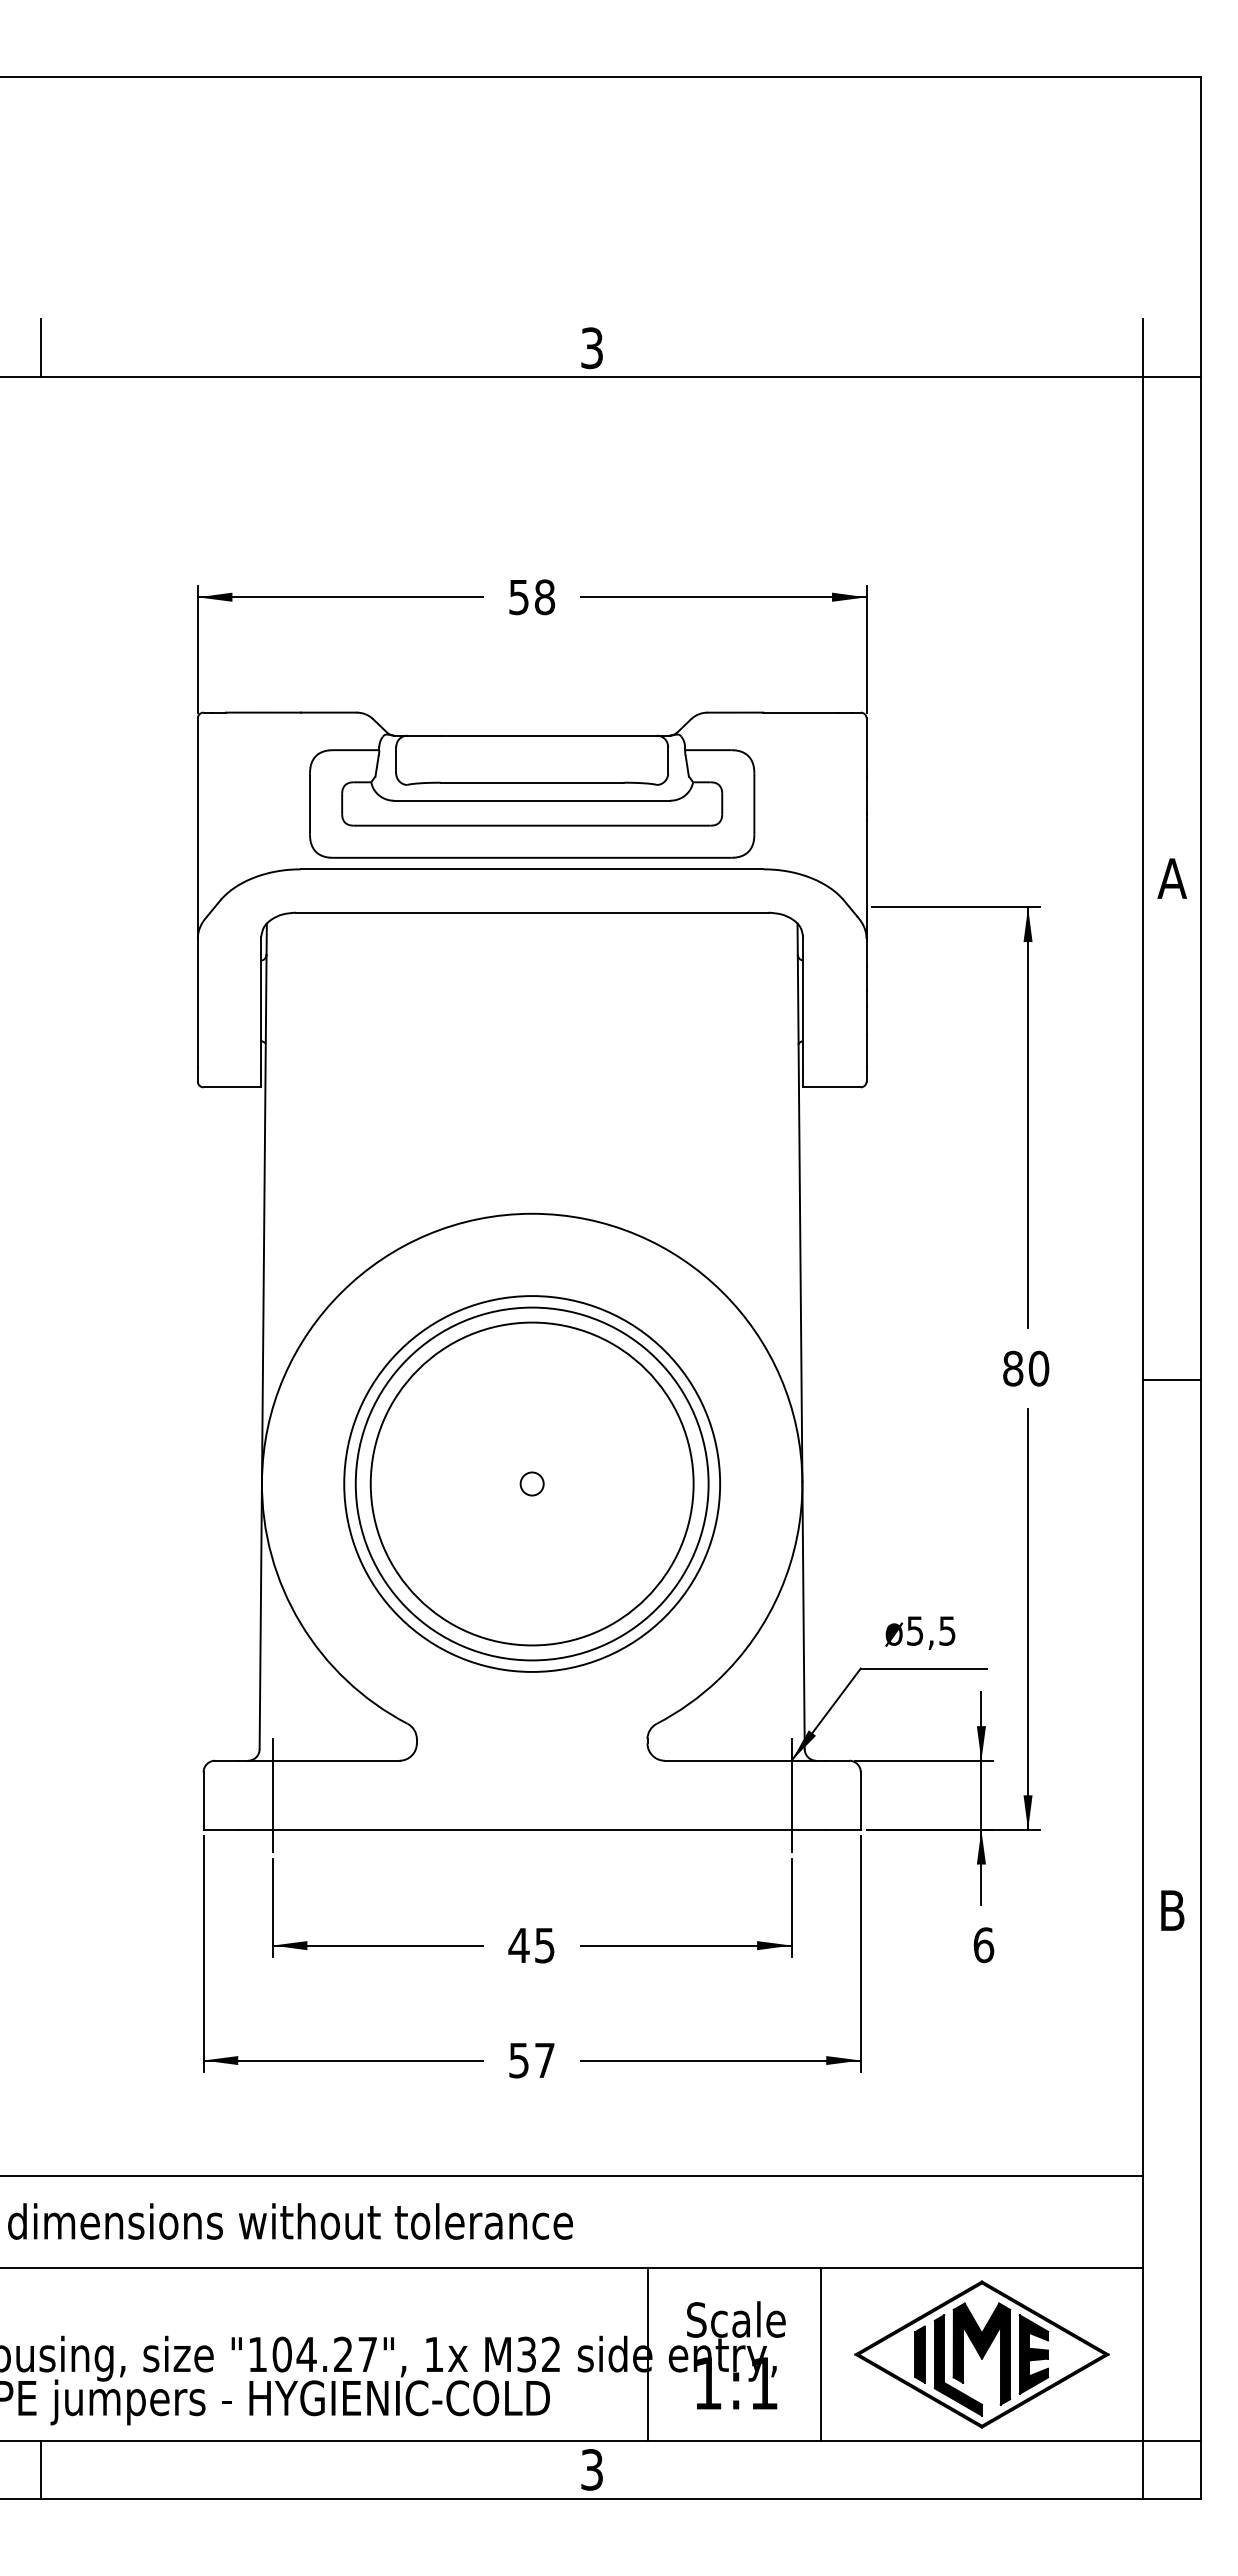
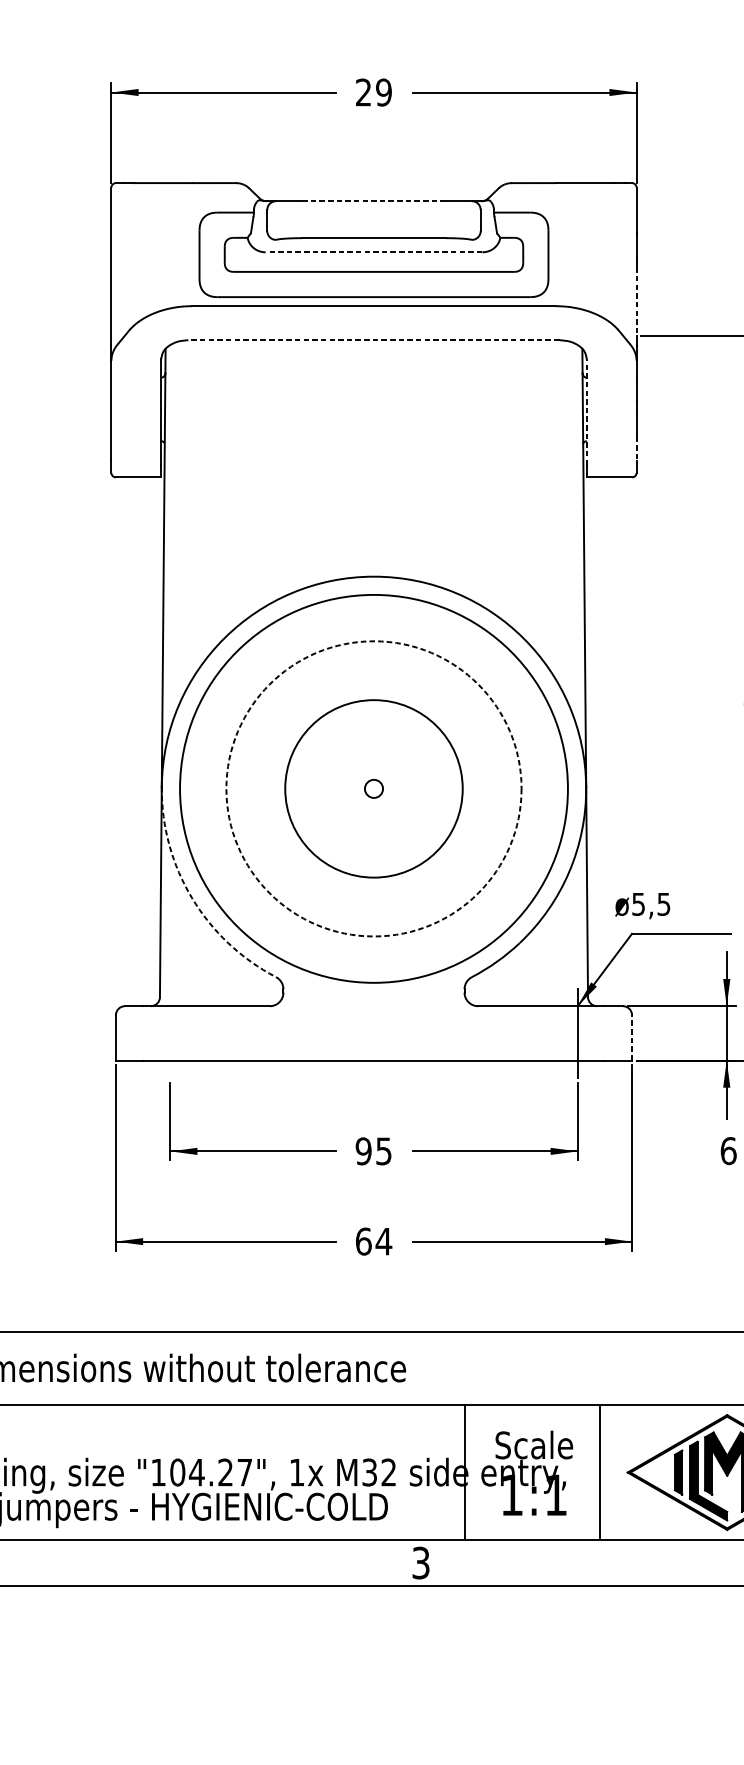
text: (532, 597) -> (374, 92), 58 -> 29
line: (531, 735) -> (373, 201), solid -> dashed
line: (532, 800) -> (374, 252), solid -> dashed
line: (866, 863) -> (636, 301), solid -> dashed
line: (531, 912) -> (373, 340), solid -> dashed
line: (803, 1003) -> (587, 411), solid -> dashed
line: (866, 1051) -> (636, 449), solid -> dashed
circle: (531, 1483) -> (373, 788), size x0.7
circle: (531, 1483) -> (373, 788), size x1.4
circle: (532, 1483) -> (374, 788), solid -> dashed
arc: (300, 1623) -> (192, 898), solid -> dashed
text: (920, 1632) -> (642, 905), moved
line: (272, 1795) -> (170, 1033), removed
line: (860, 1801) -> (631, 1038), solid -> dashed
text: (518, 1945) -> (363, 1151), 45 -> 95
text: (532, 2060) -> (374, 1241), 57 -> 64

